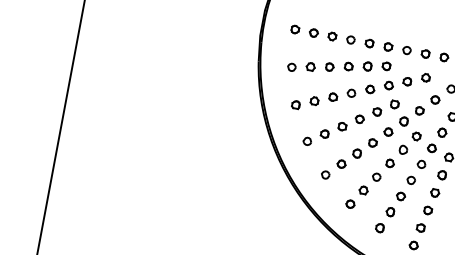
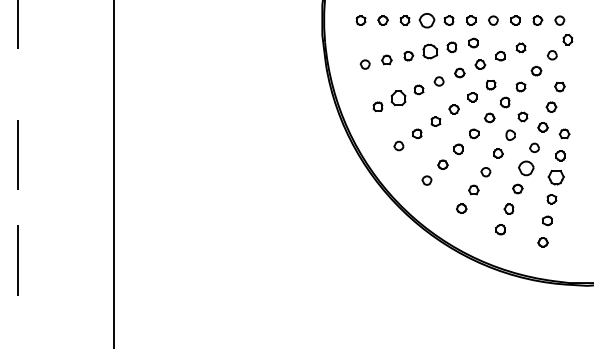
part: (350, 39) -> (426, 20), size x1.6
part: (348, 66) -> (430, 51), size x1.6
part: (314, 101) -> (398, 98), size x1.6
part: (410, 180) -> (525, 168), size x1.6
part: (434, 192) -> (555, 177), size x1.6

